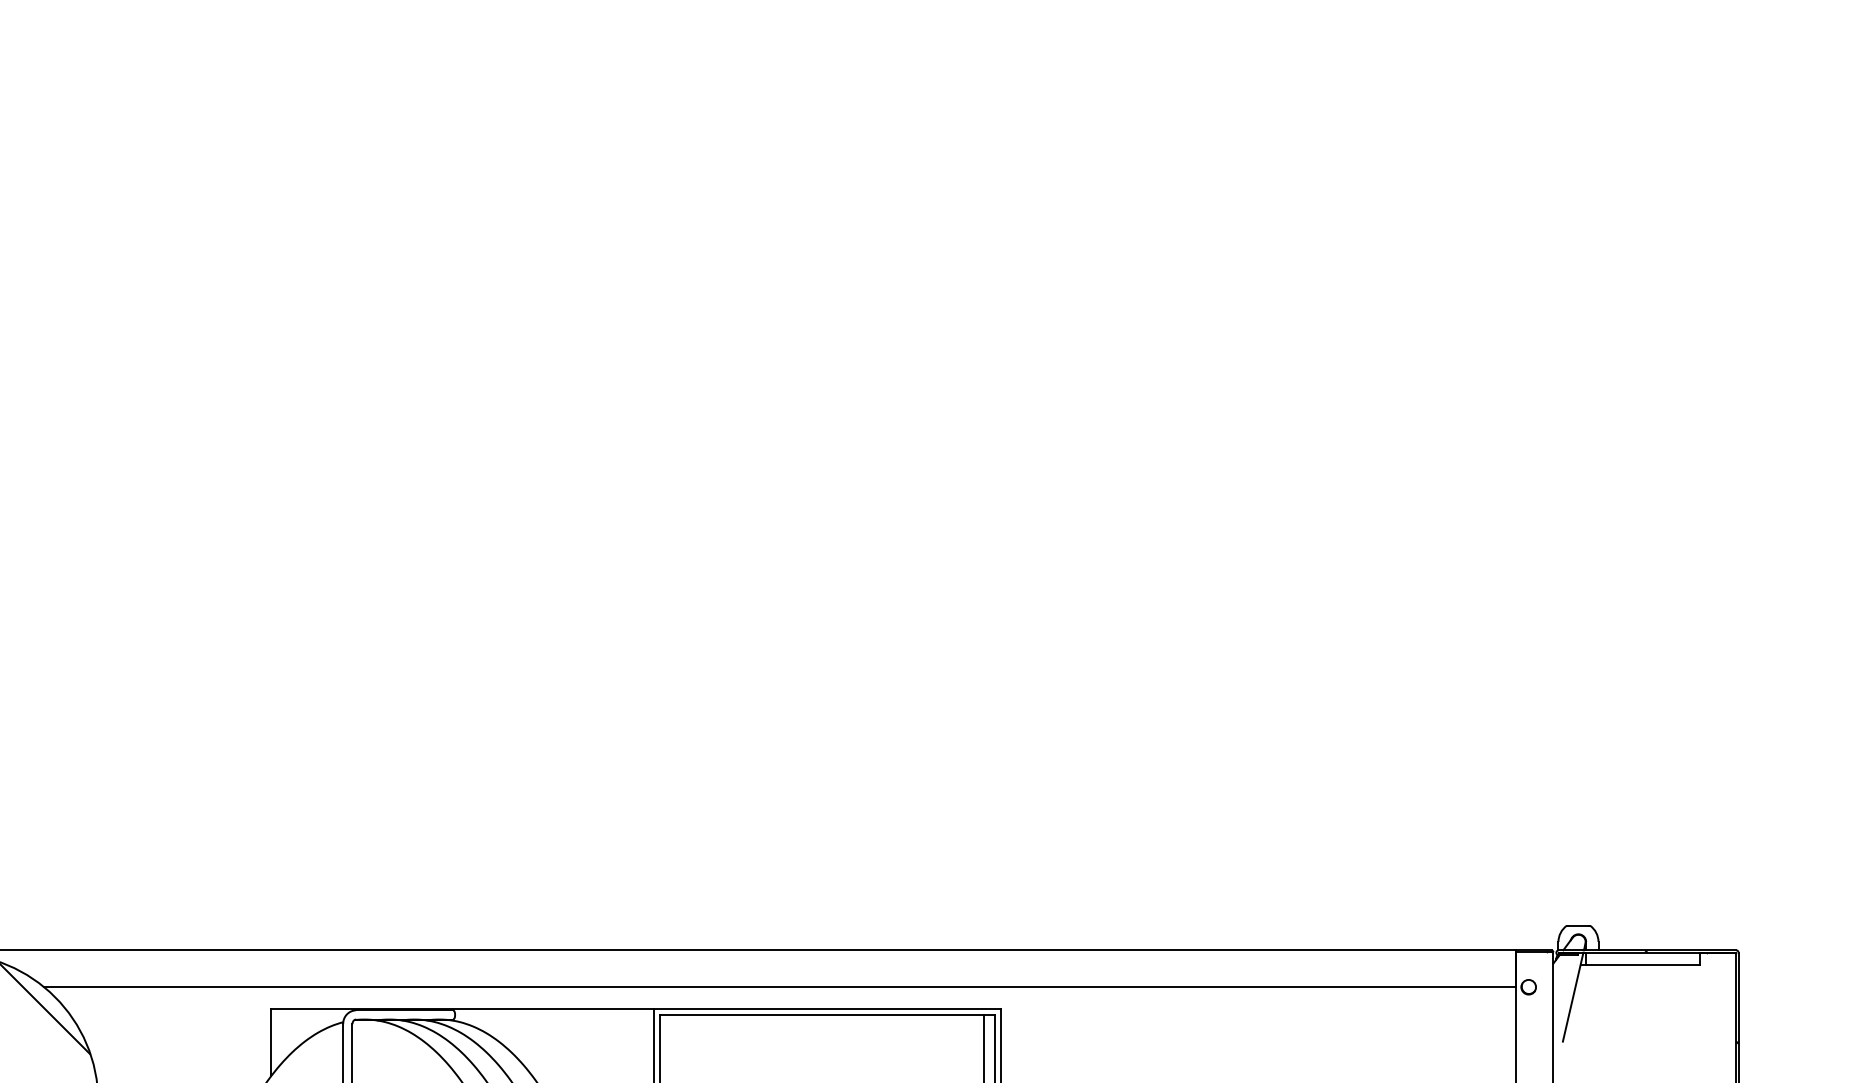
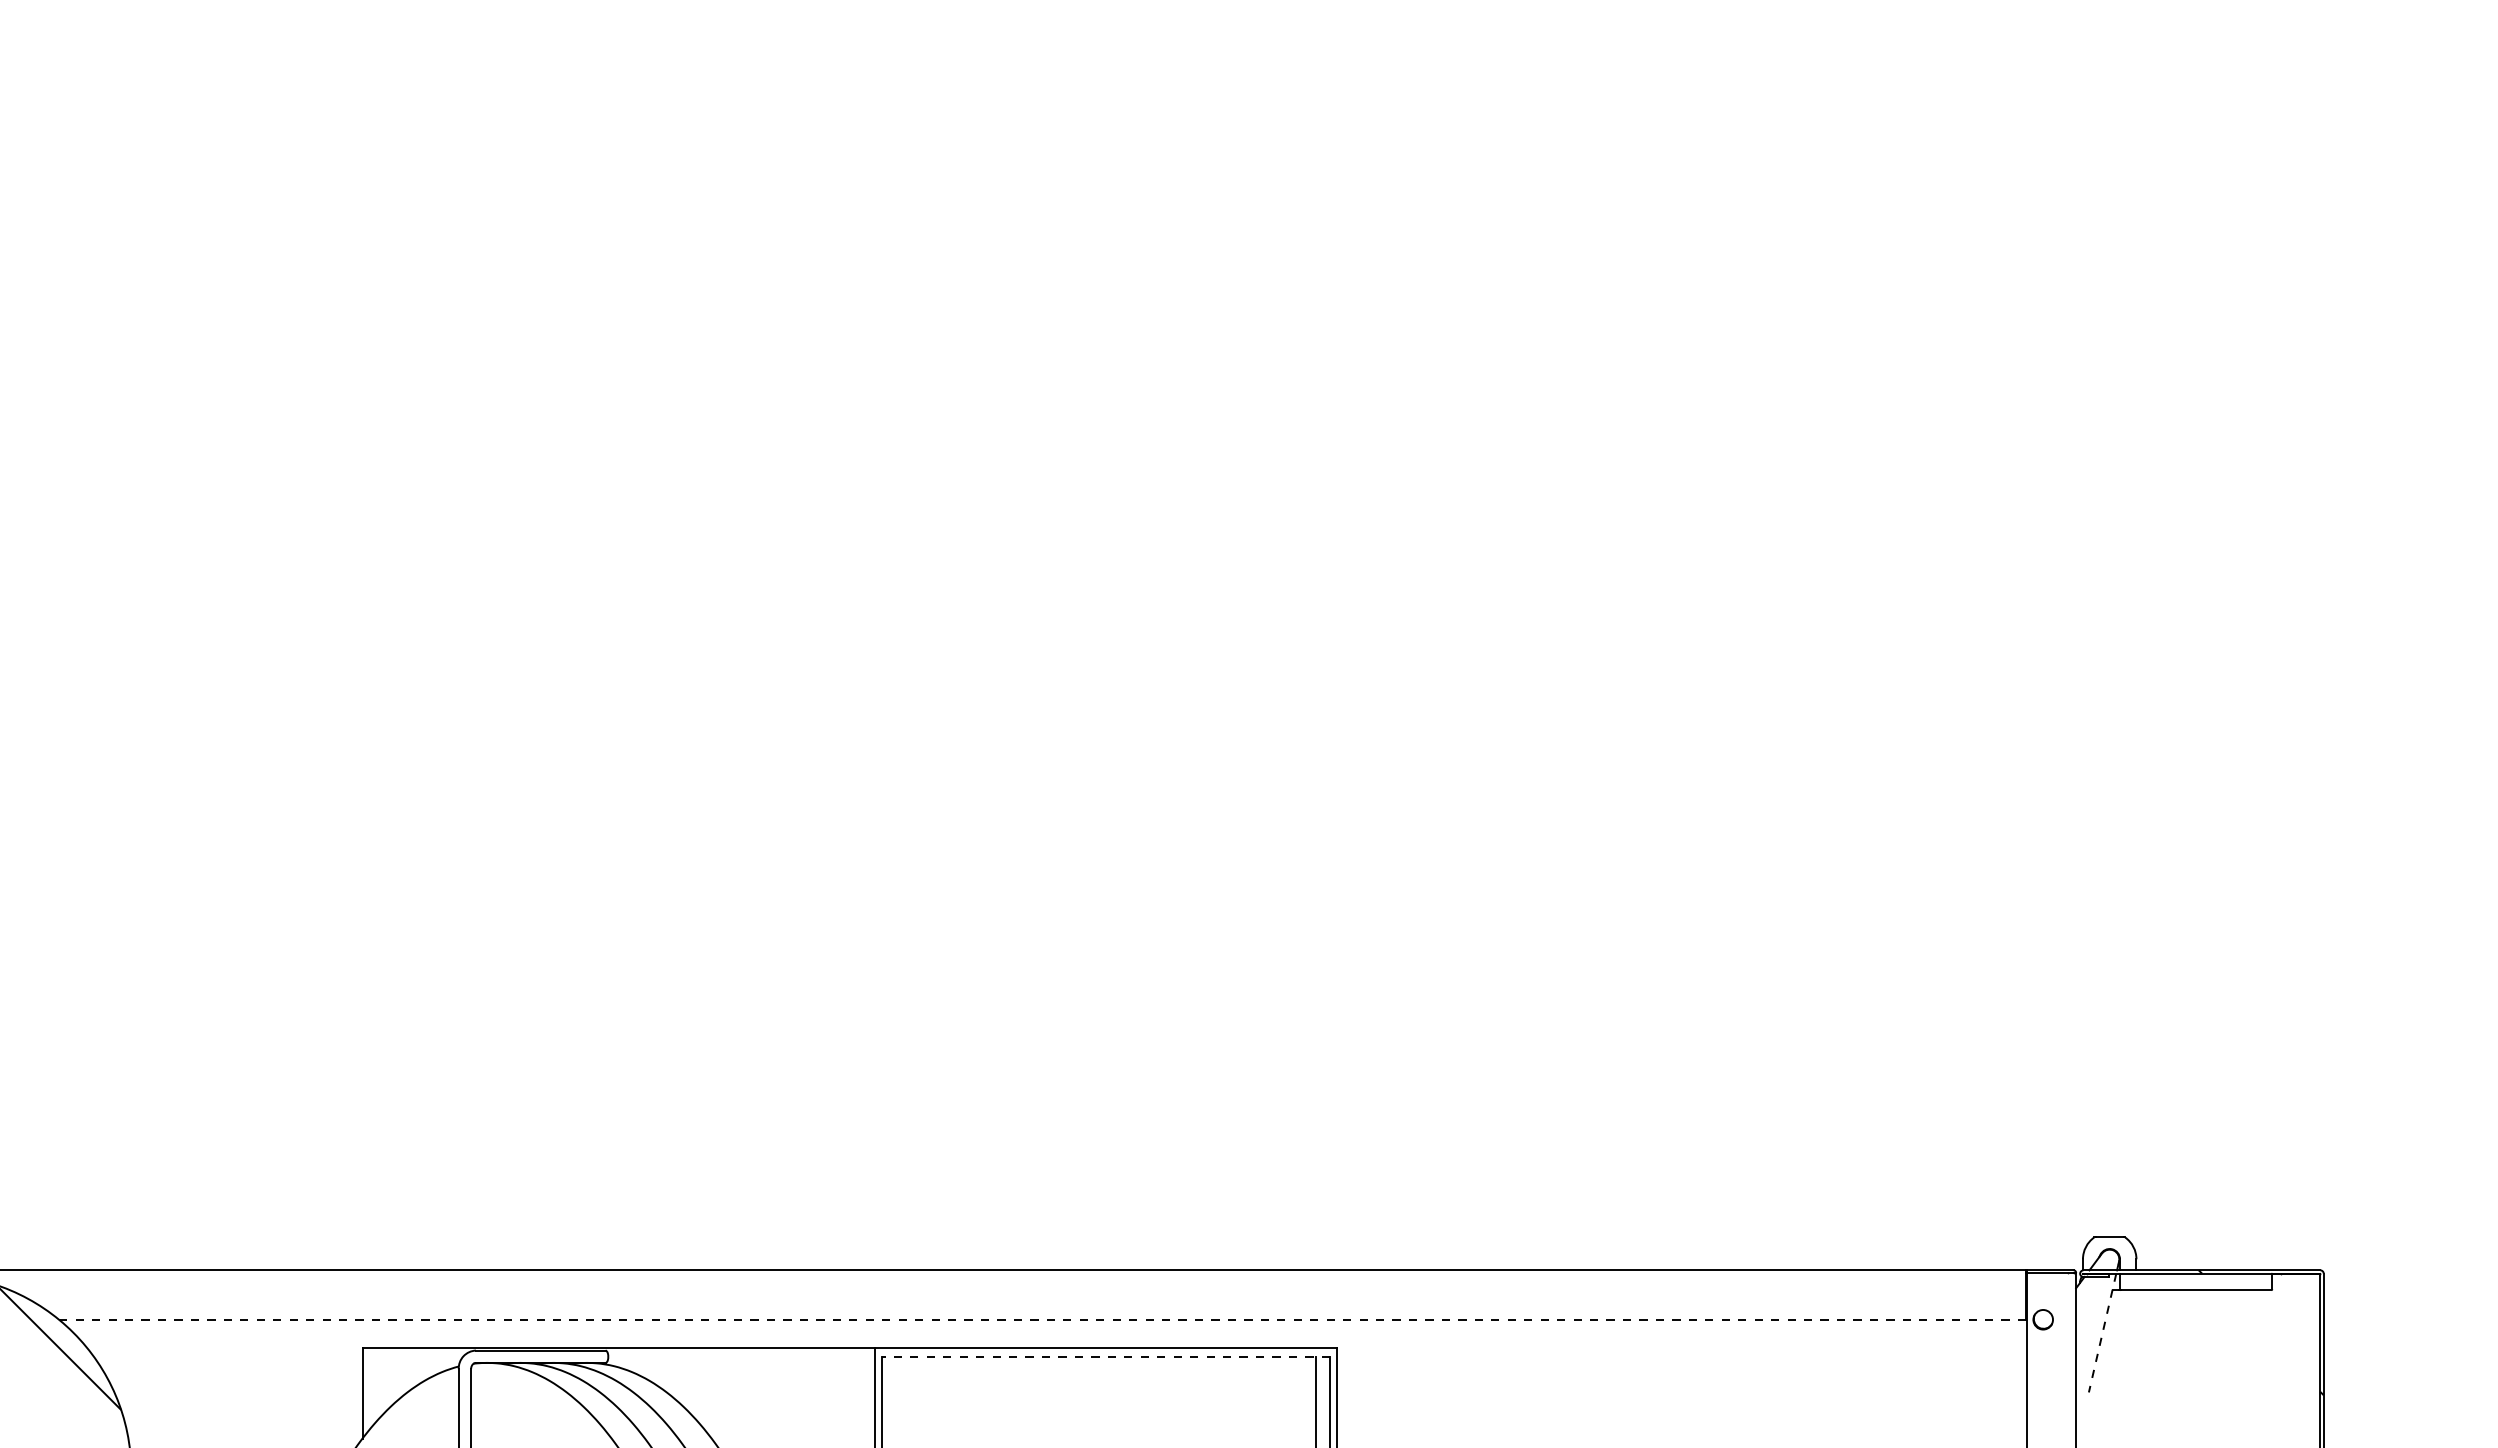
line: (779, 987) -> (1042, 1319), solid -> dashed
line: (1573, 997) -> (2102, 1333), solid -> dashed
line: (827, 1014) -> (1106, 1356), solid -> dashed

